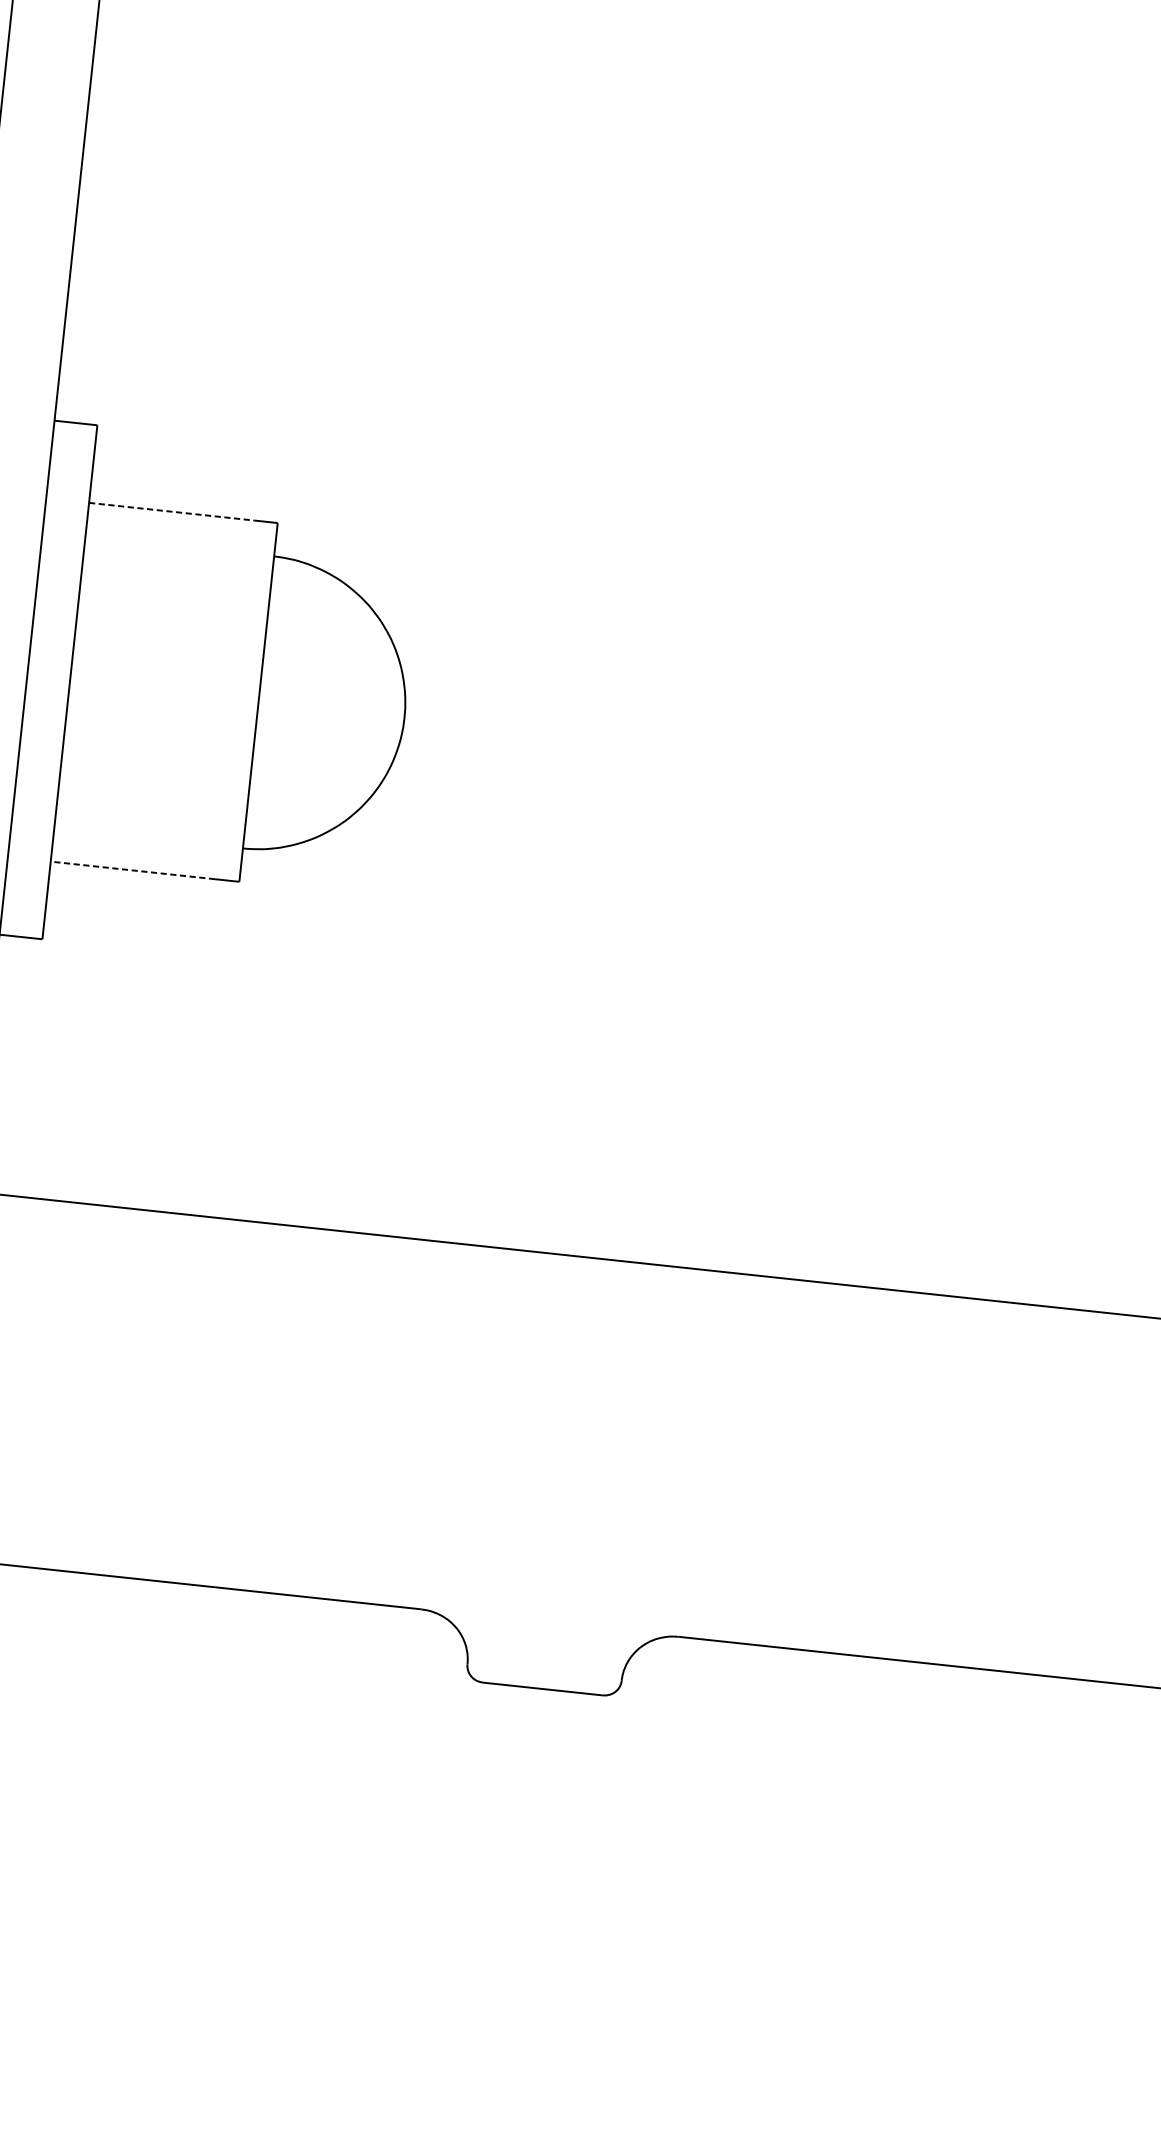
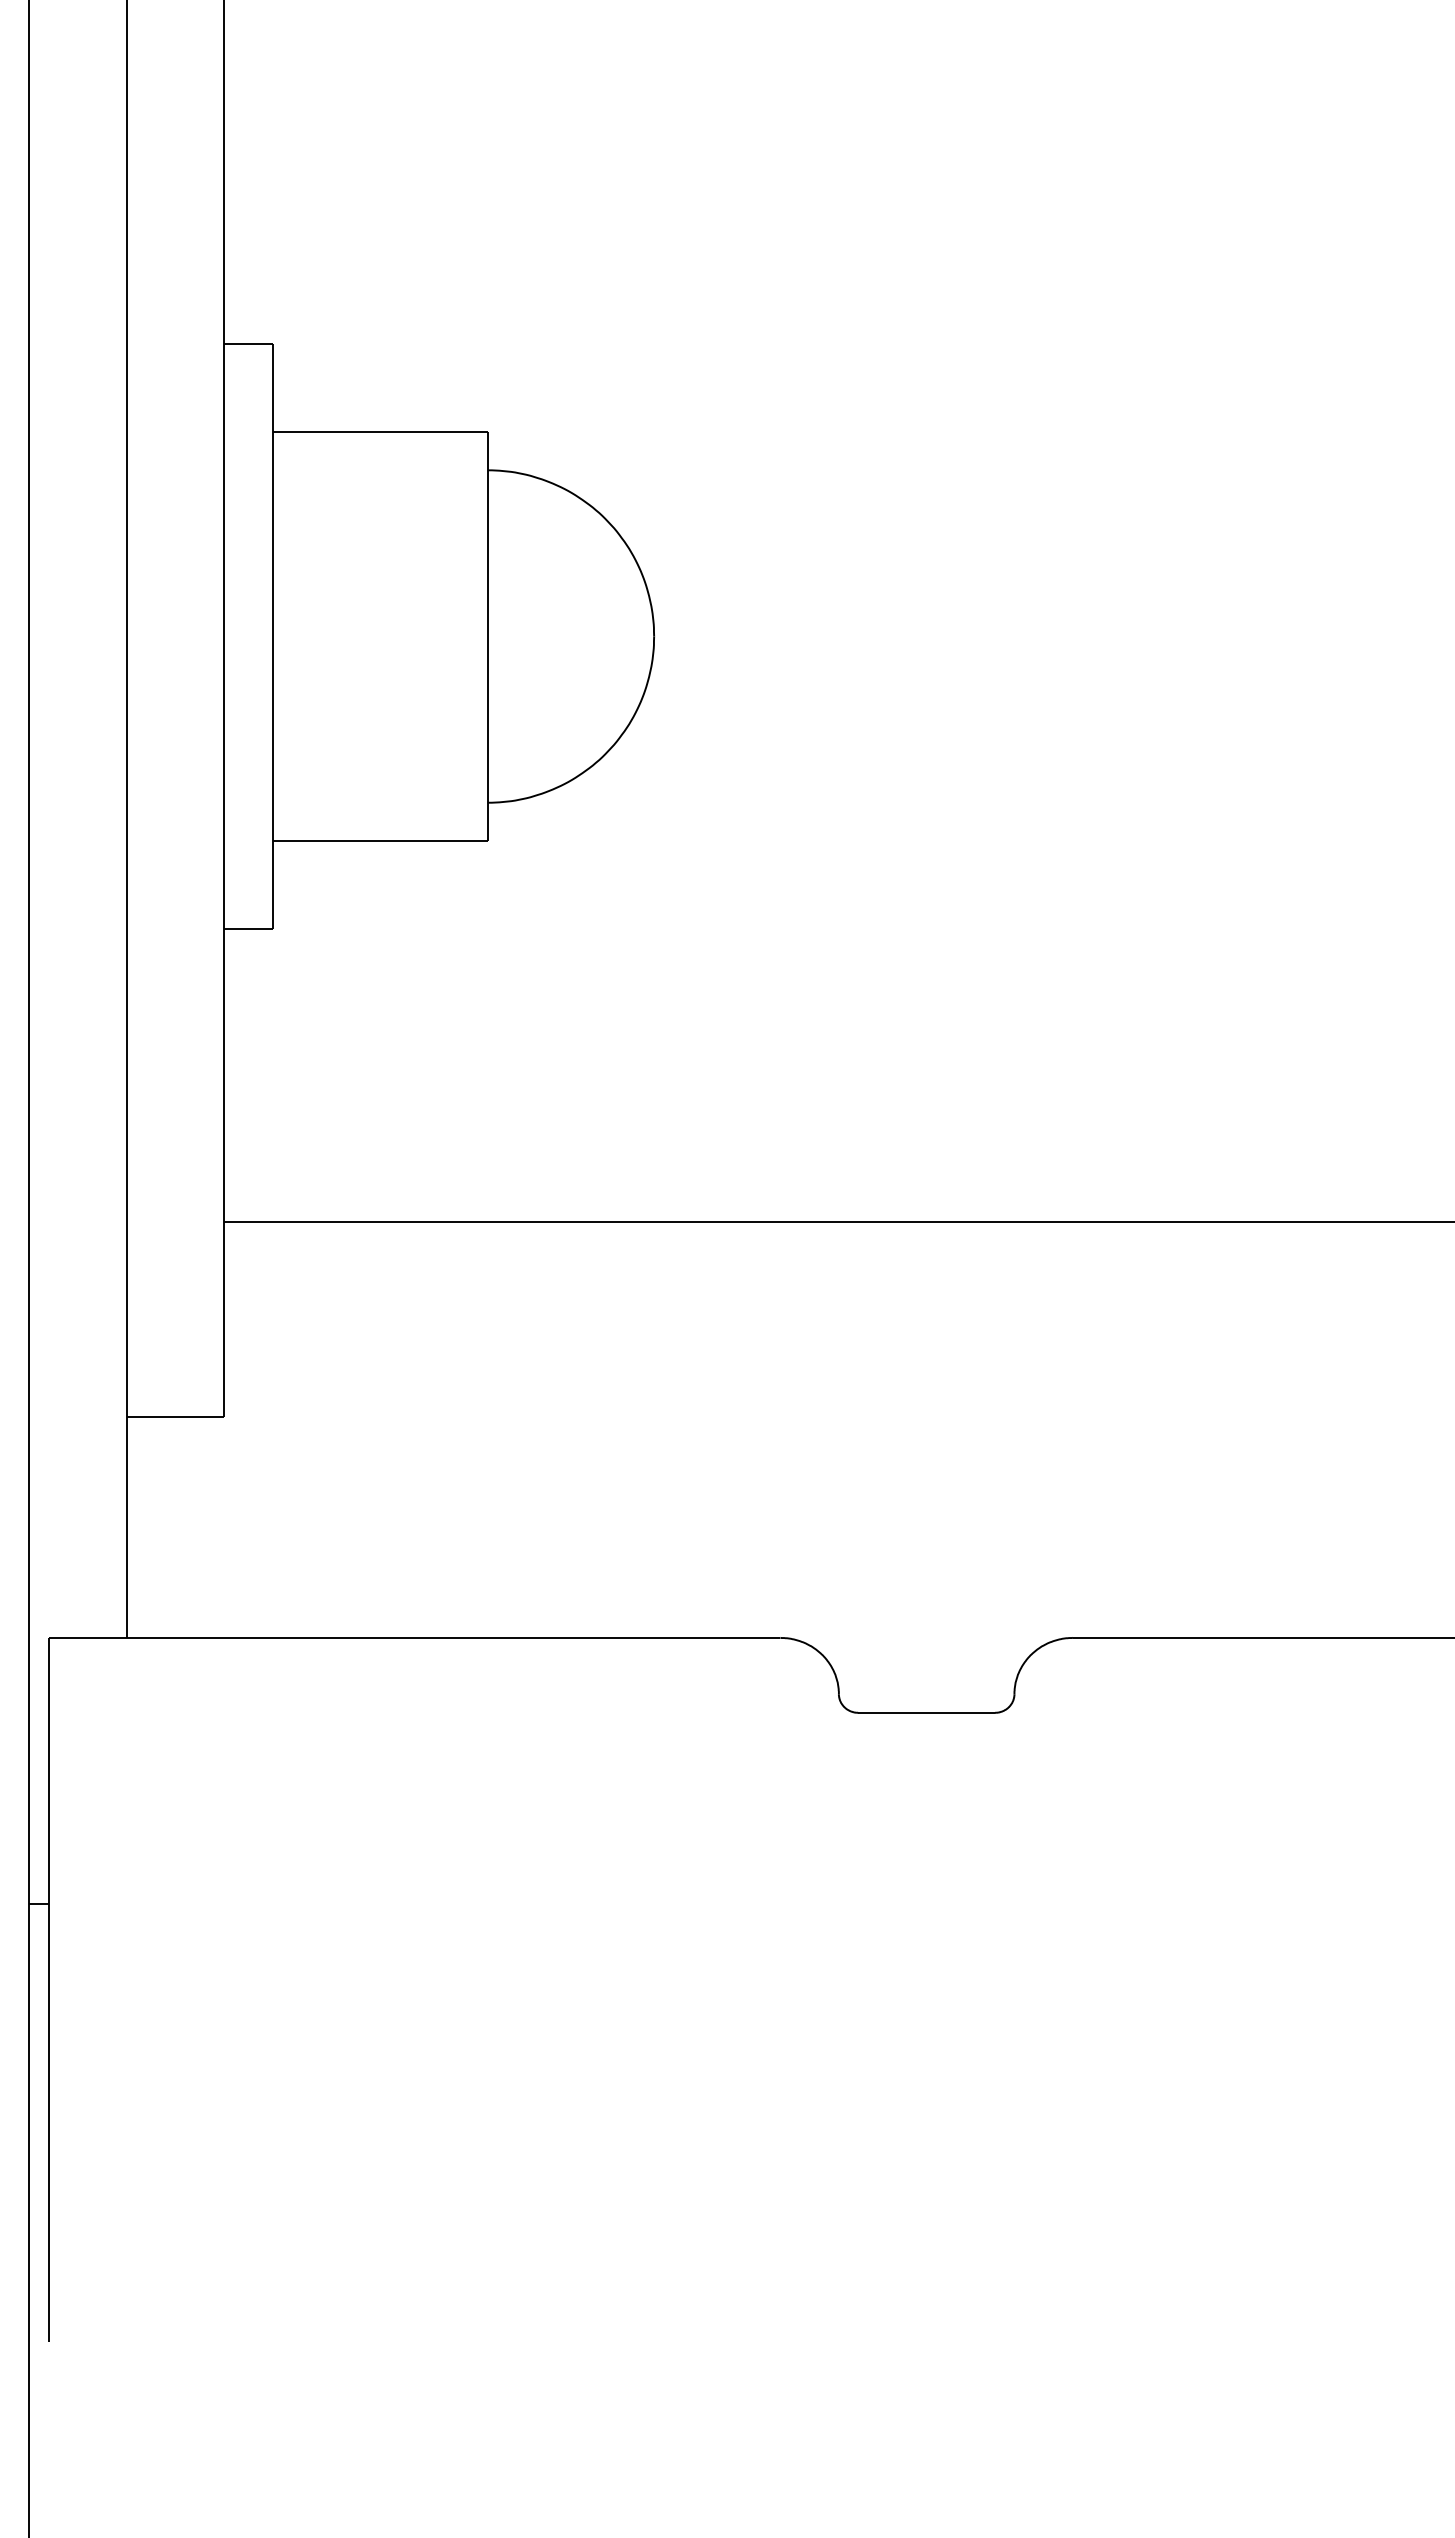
line: (171, 511) -> (366, 432), dashed -> solid
line: (132, 870) -> (366, 840), dashed -> solid

